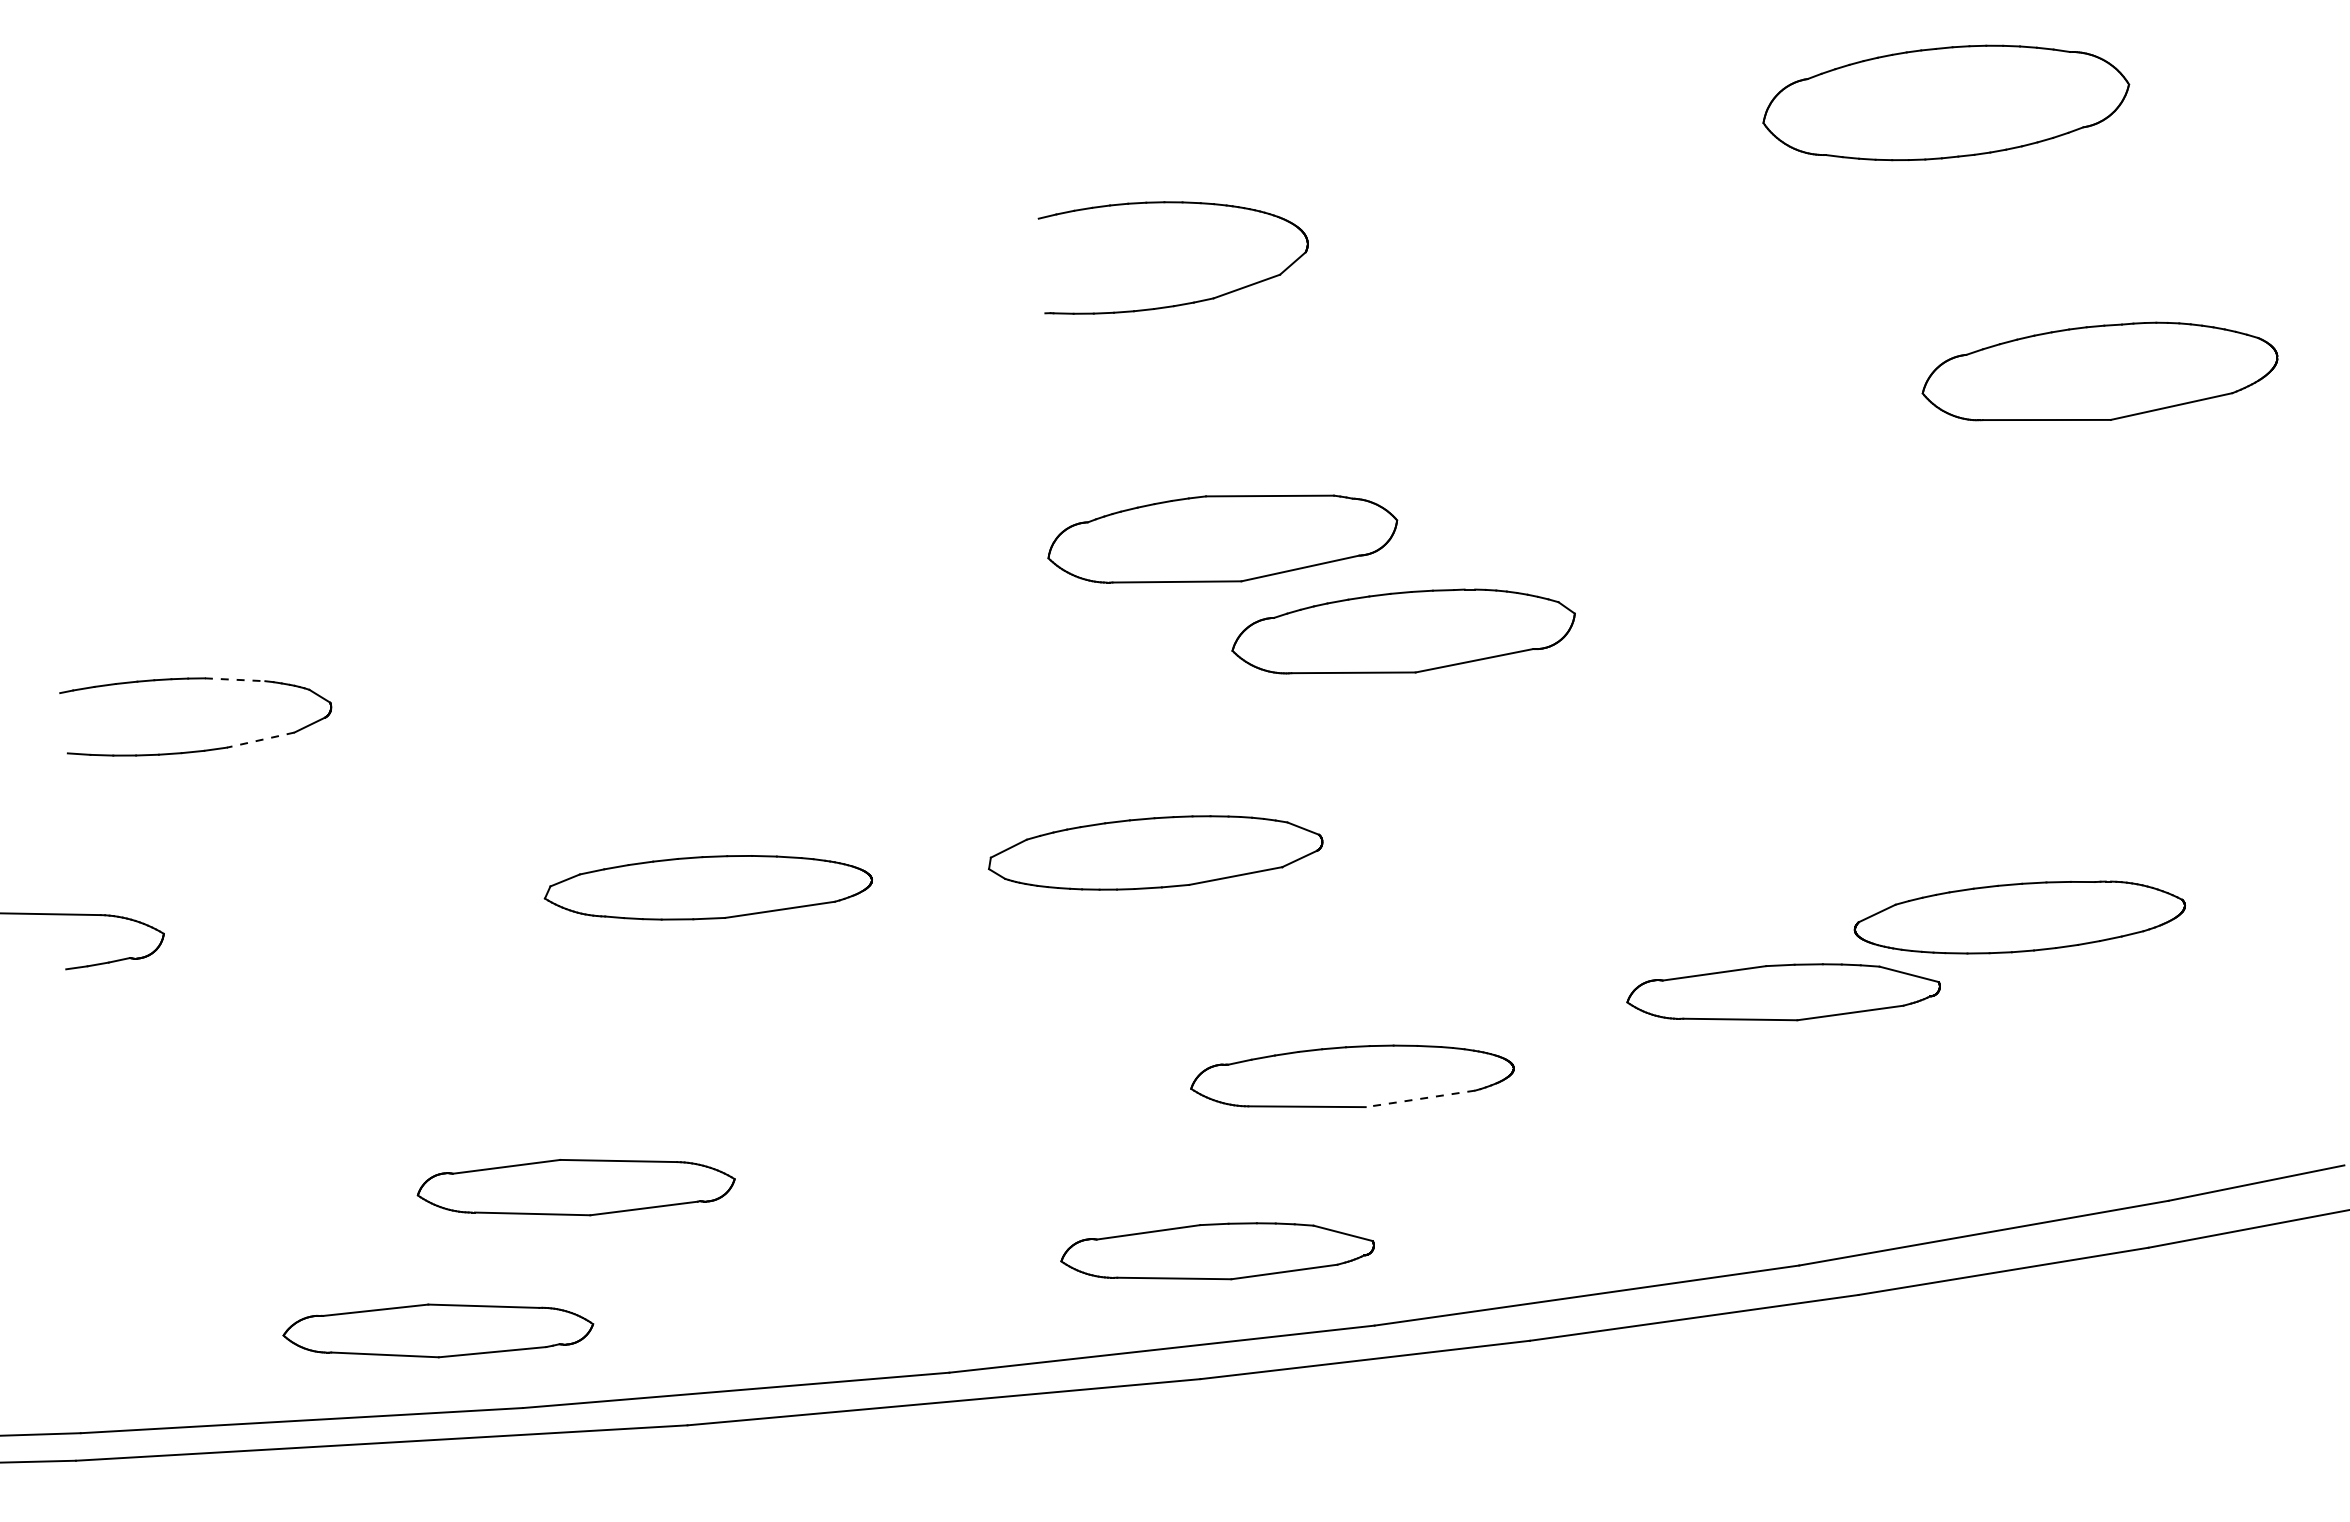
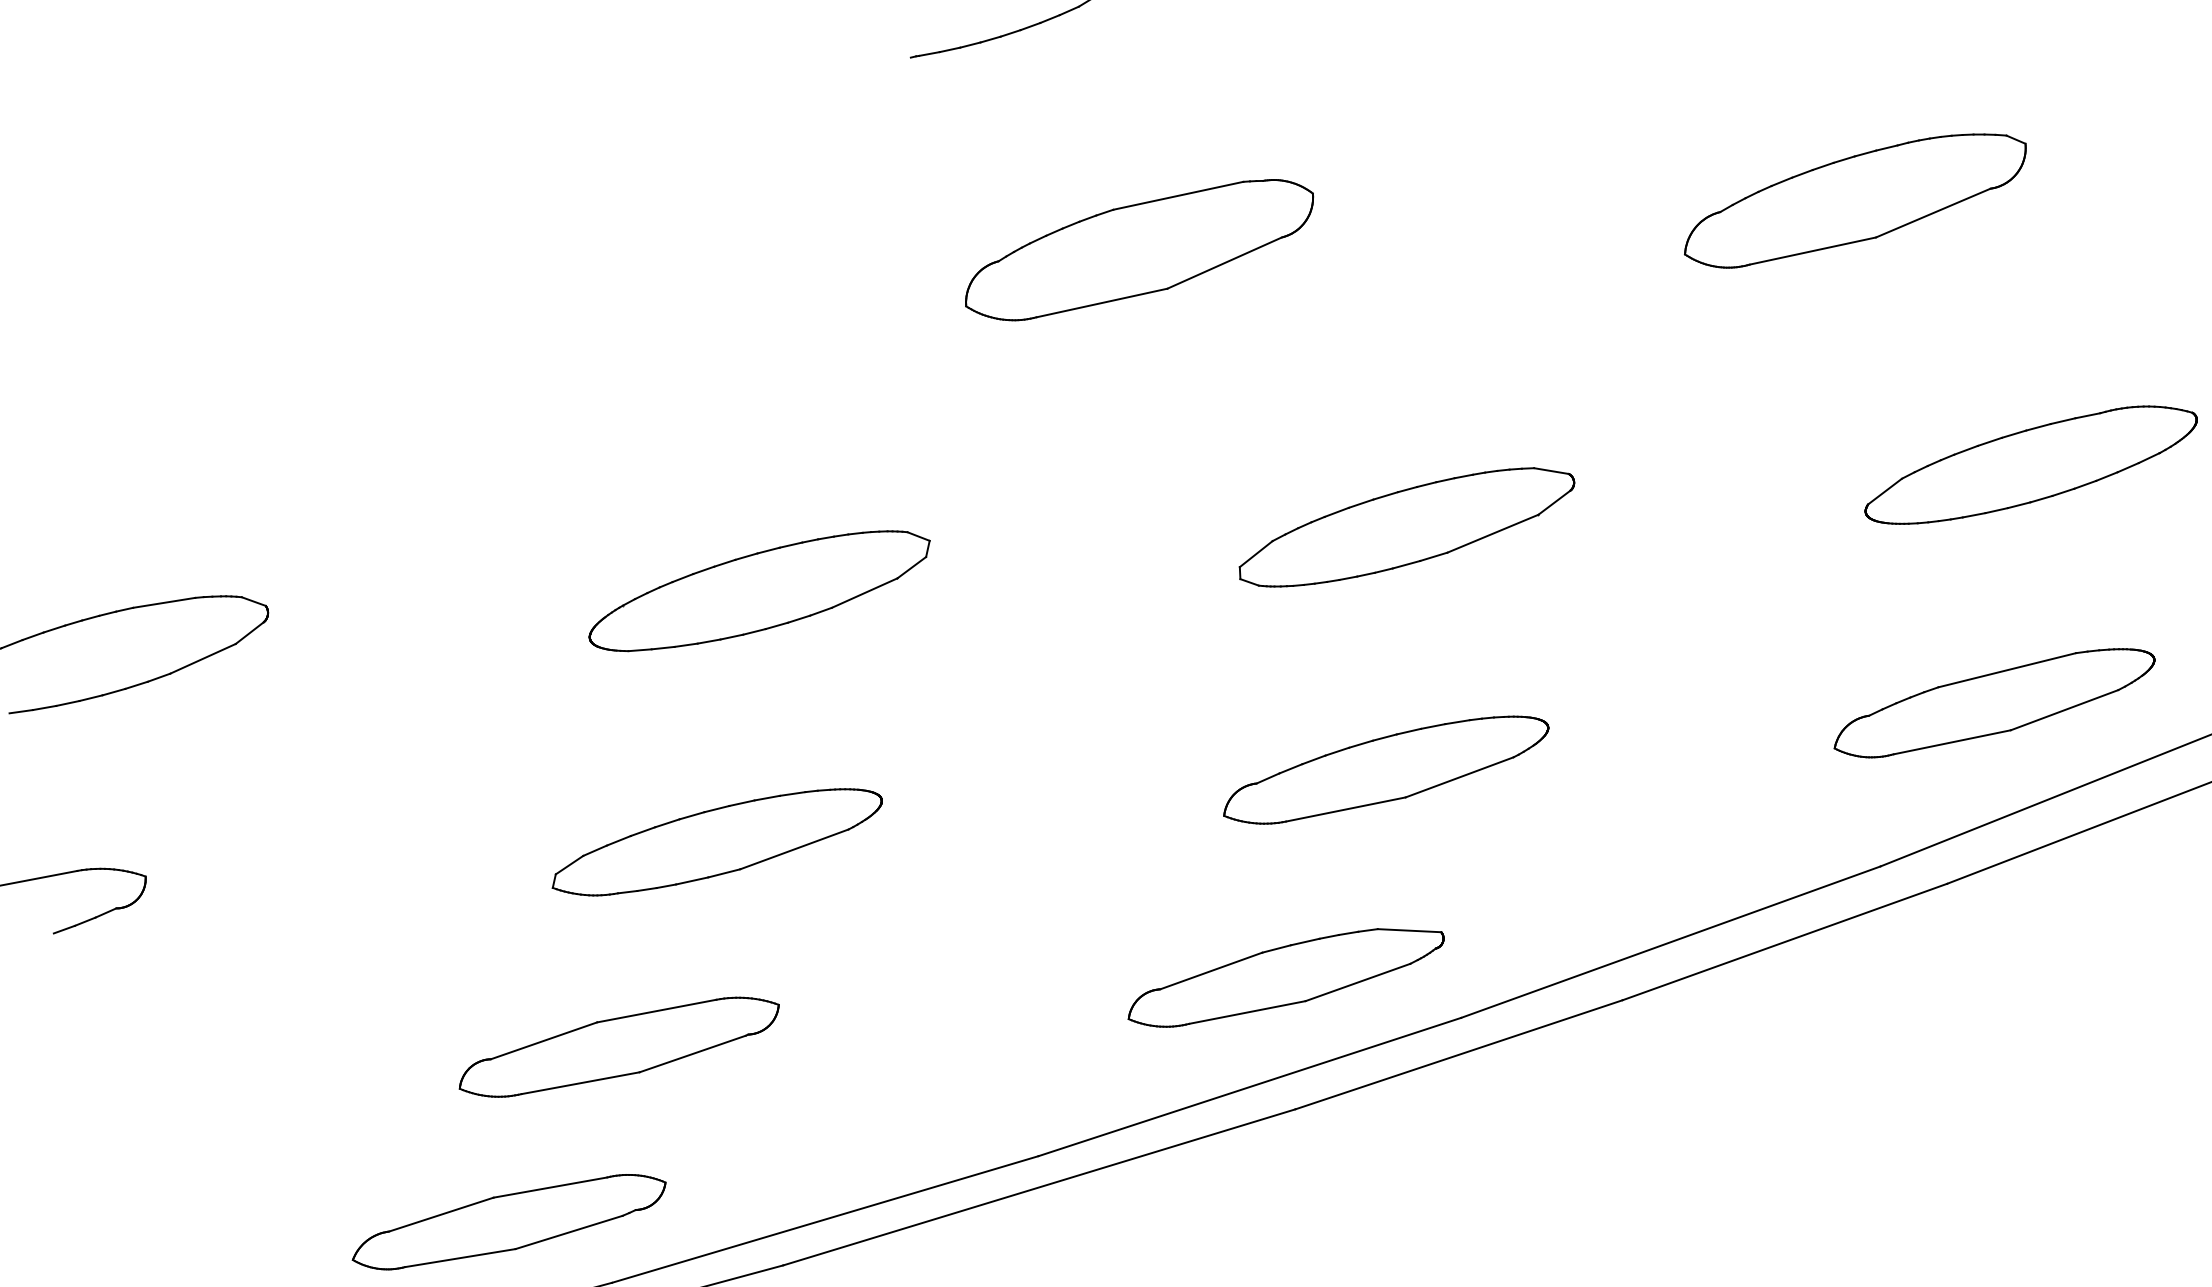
part: (1403, 631) -> (1854, 198), moved
line: (235, 679) -> (164, 602), dashed -> solid
line: (260, 740) -> (202, 659), dashed -> solid
part: (798, 785) -> (760, 590), added
part: (1155, 852) -> (1406, 526), moved
part: (707, 887) -> (715, 842), moved
part: (1783, 992) -> (1806, 591), removed
line: (1419, 1098) -> (1458, 777), dashed -> solid
part: (1938, 1132) -> (1994, 701), added

